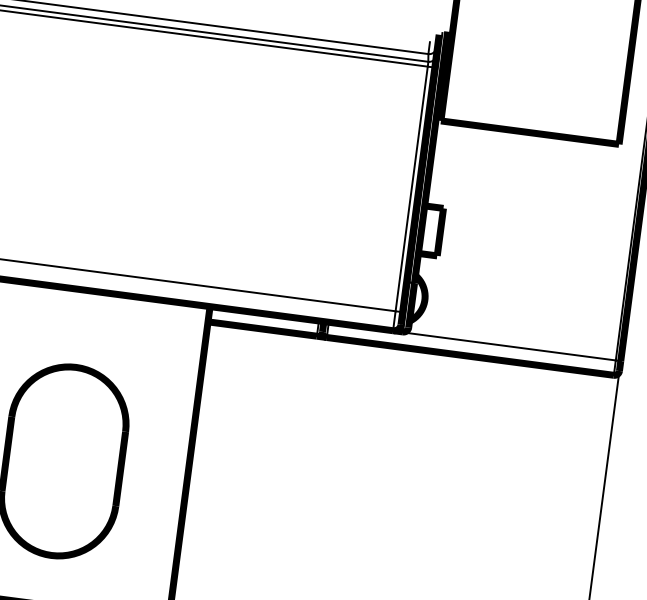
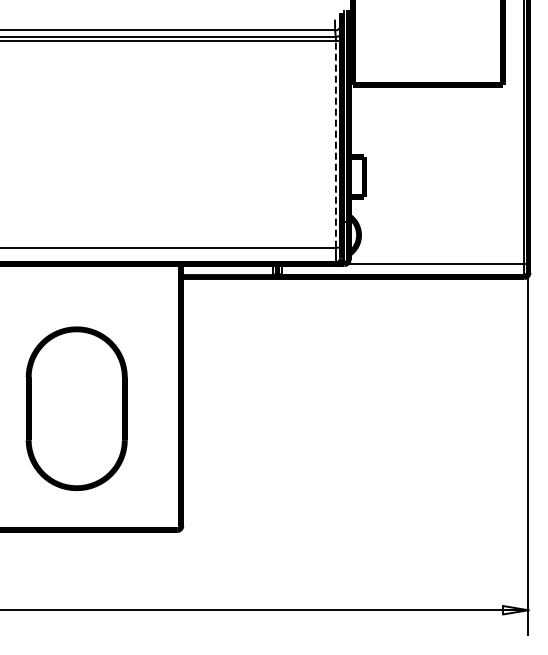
line: (411, 187) -> (335, 143), solid -> dashed

